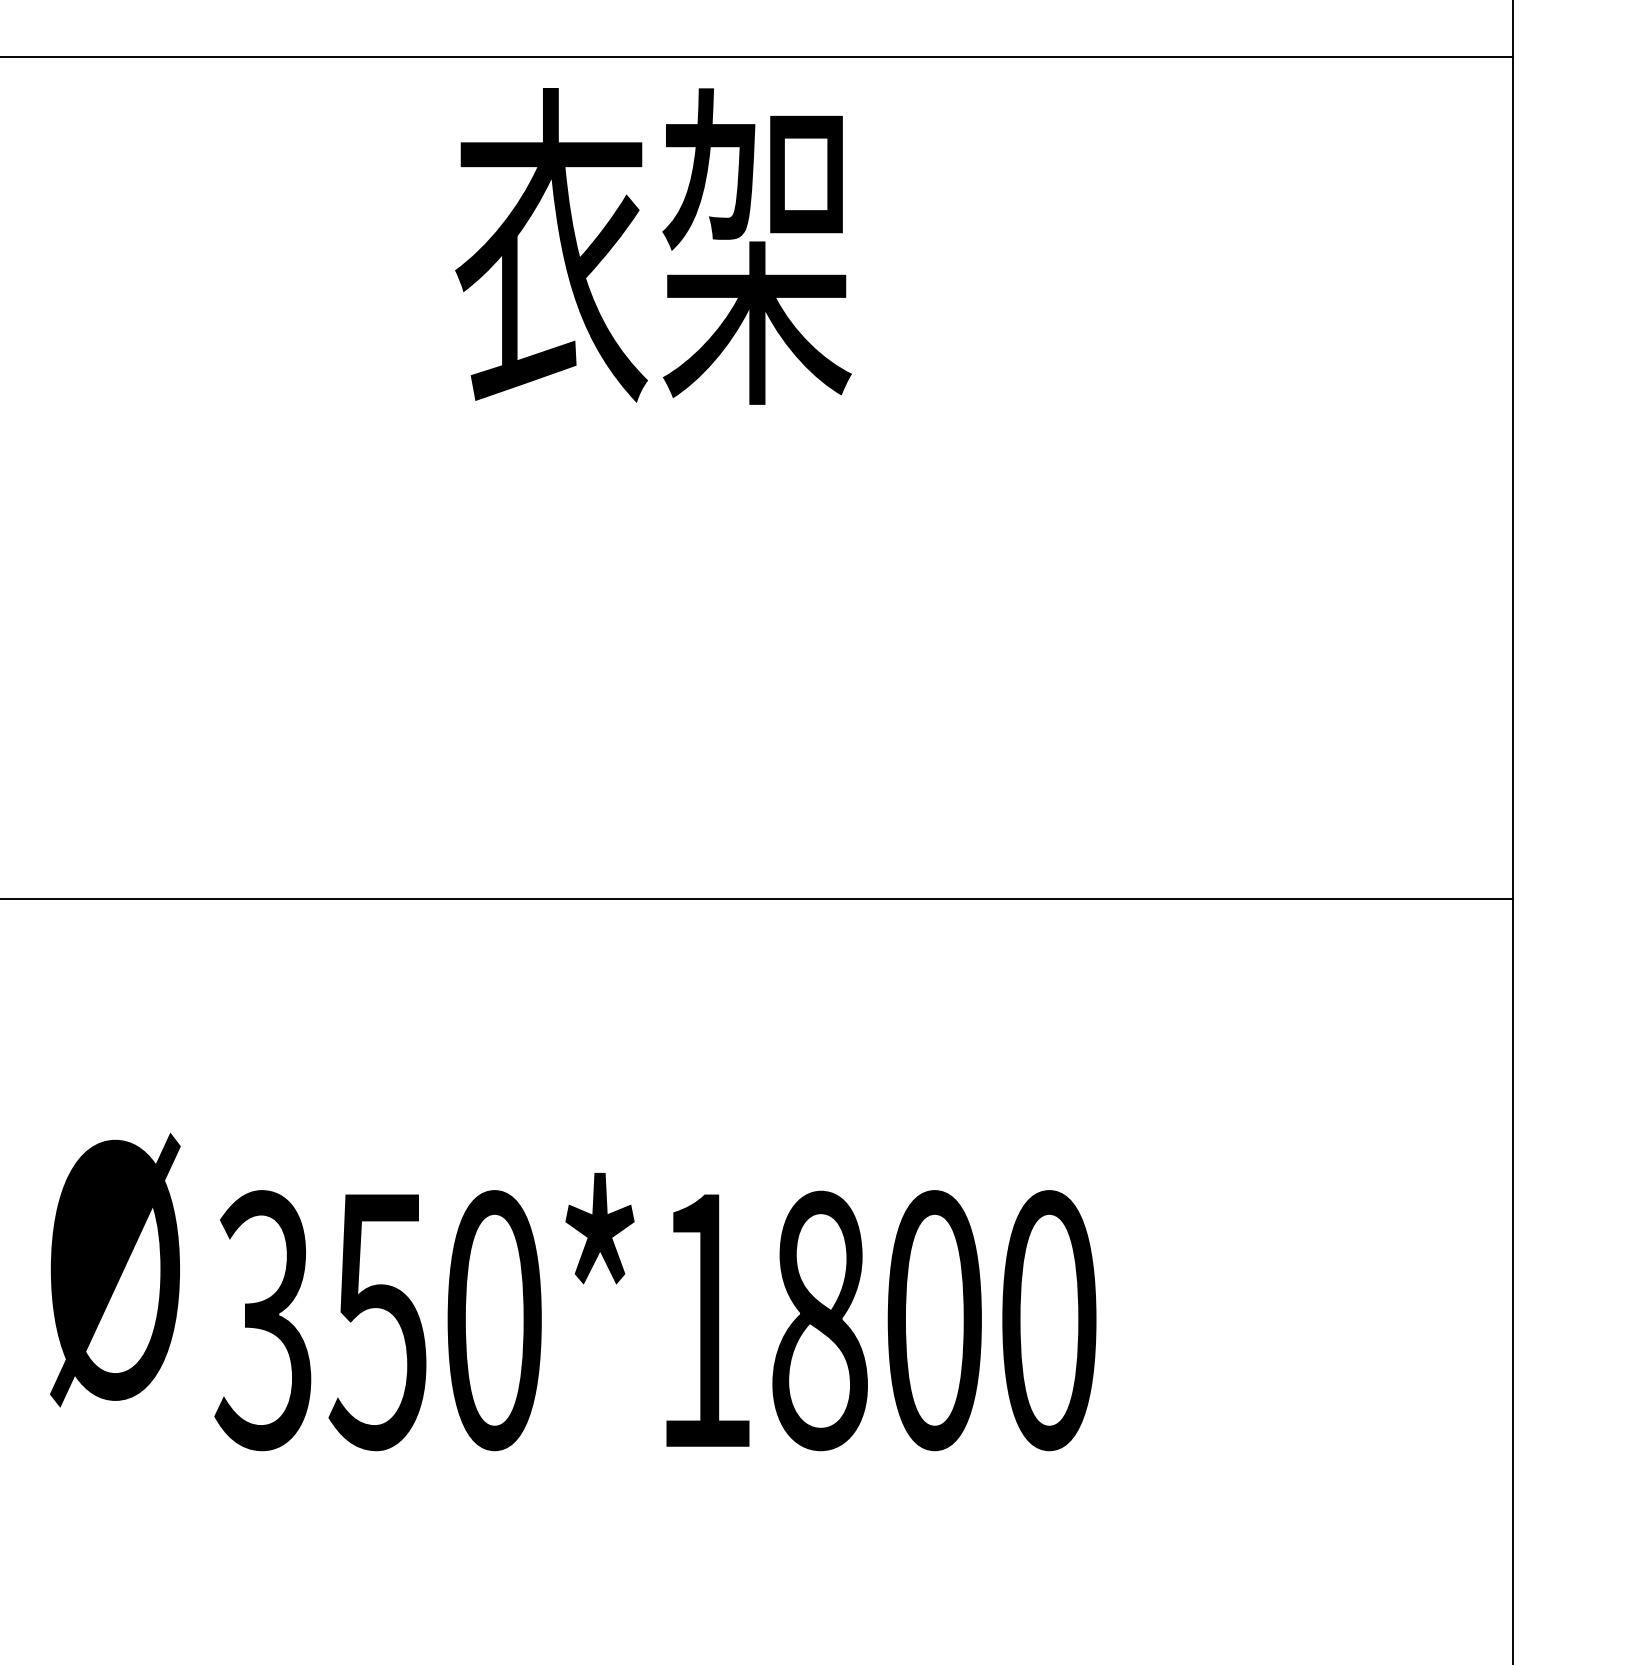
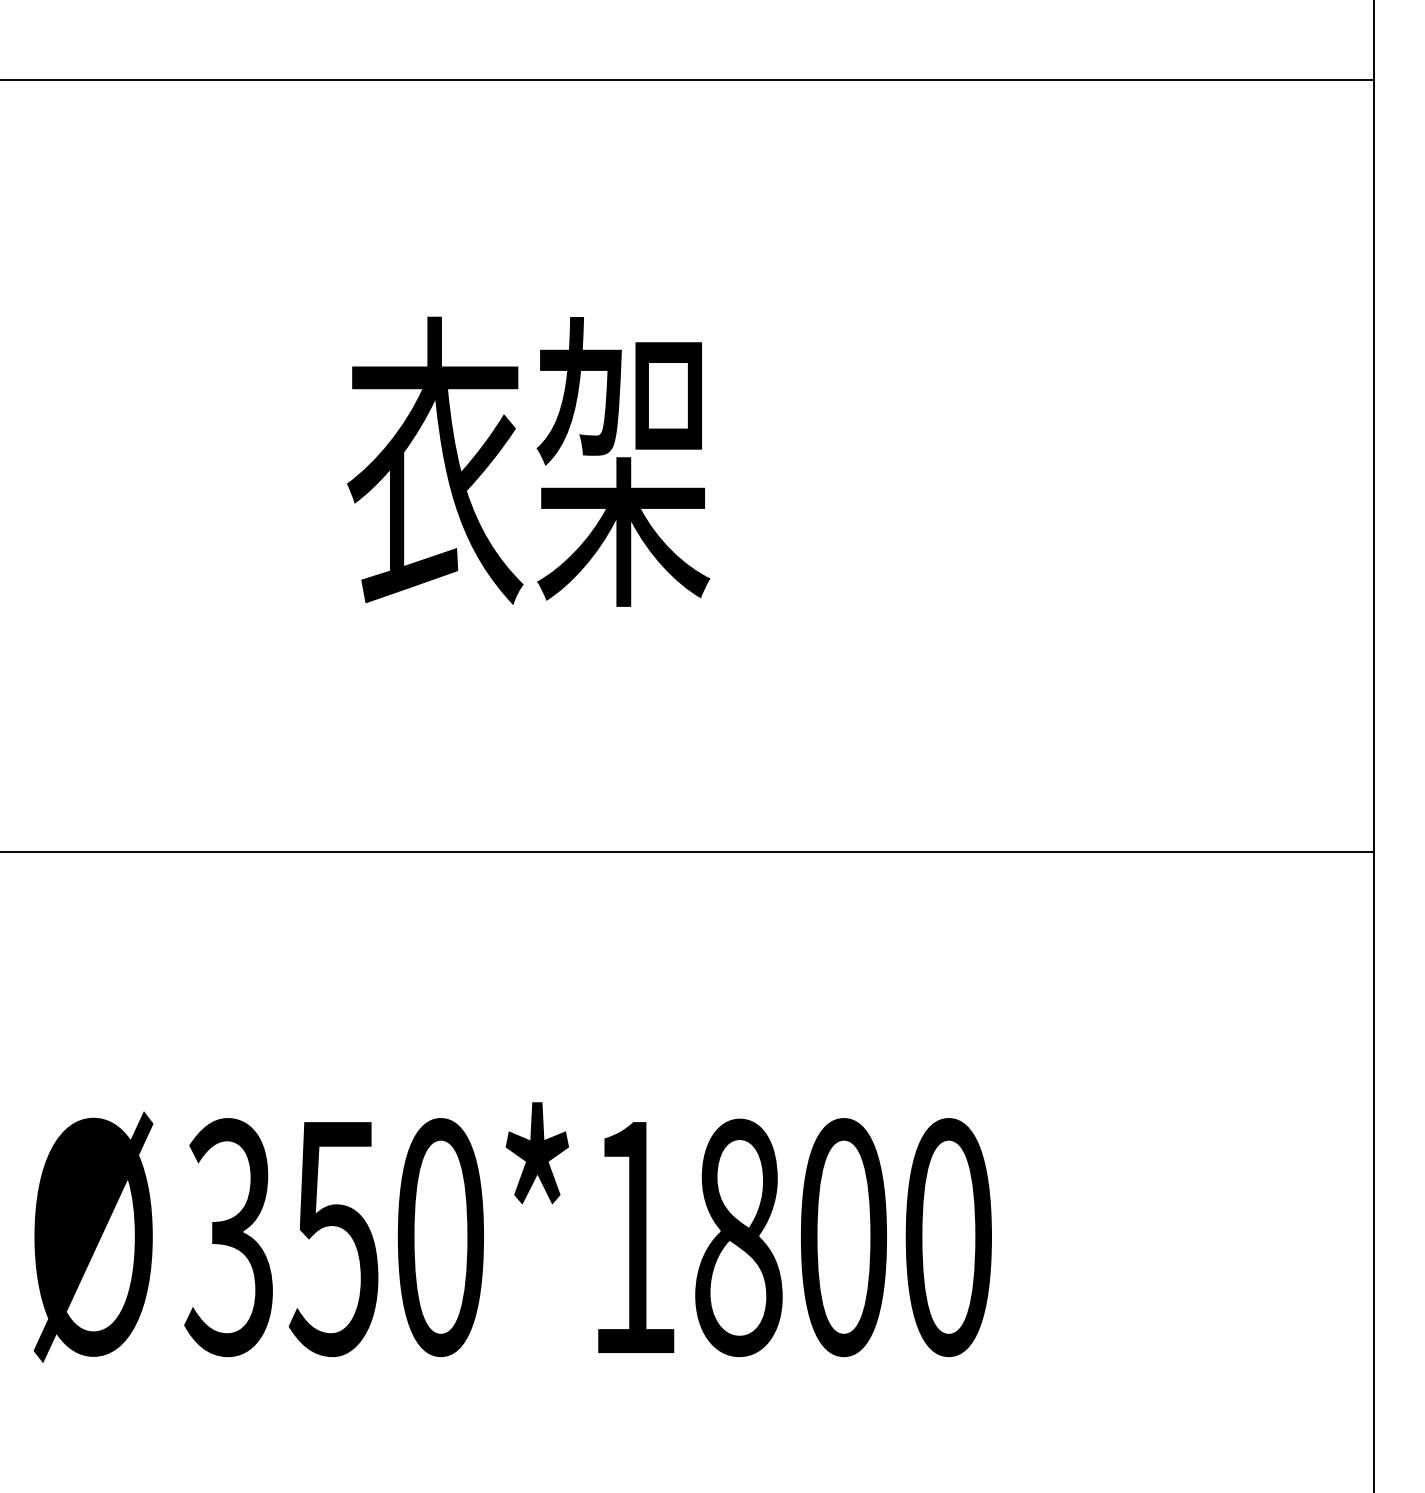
text: (653, 246) -> (528, 461), moved
text: (115, 1270) -> (93, 1237), moved

